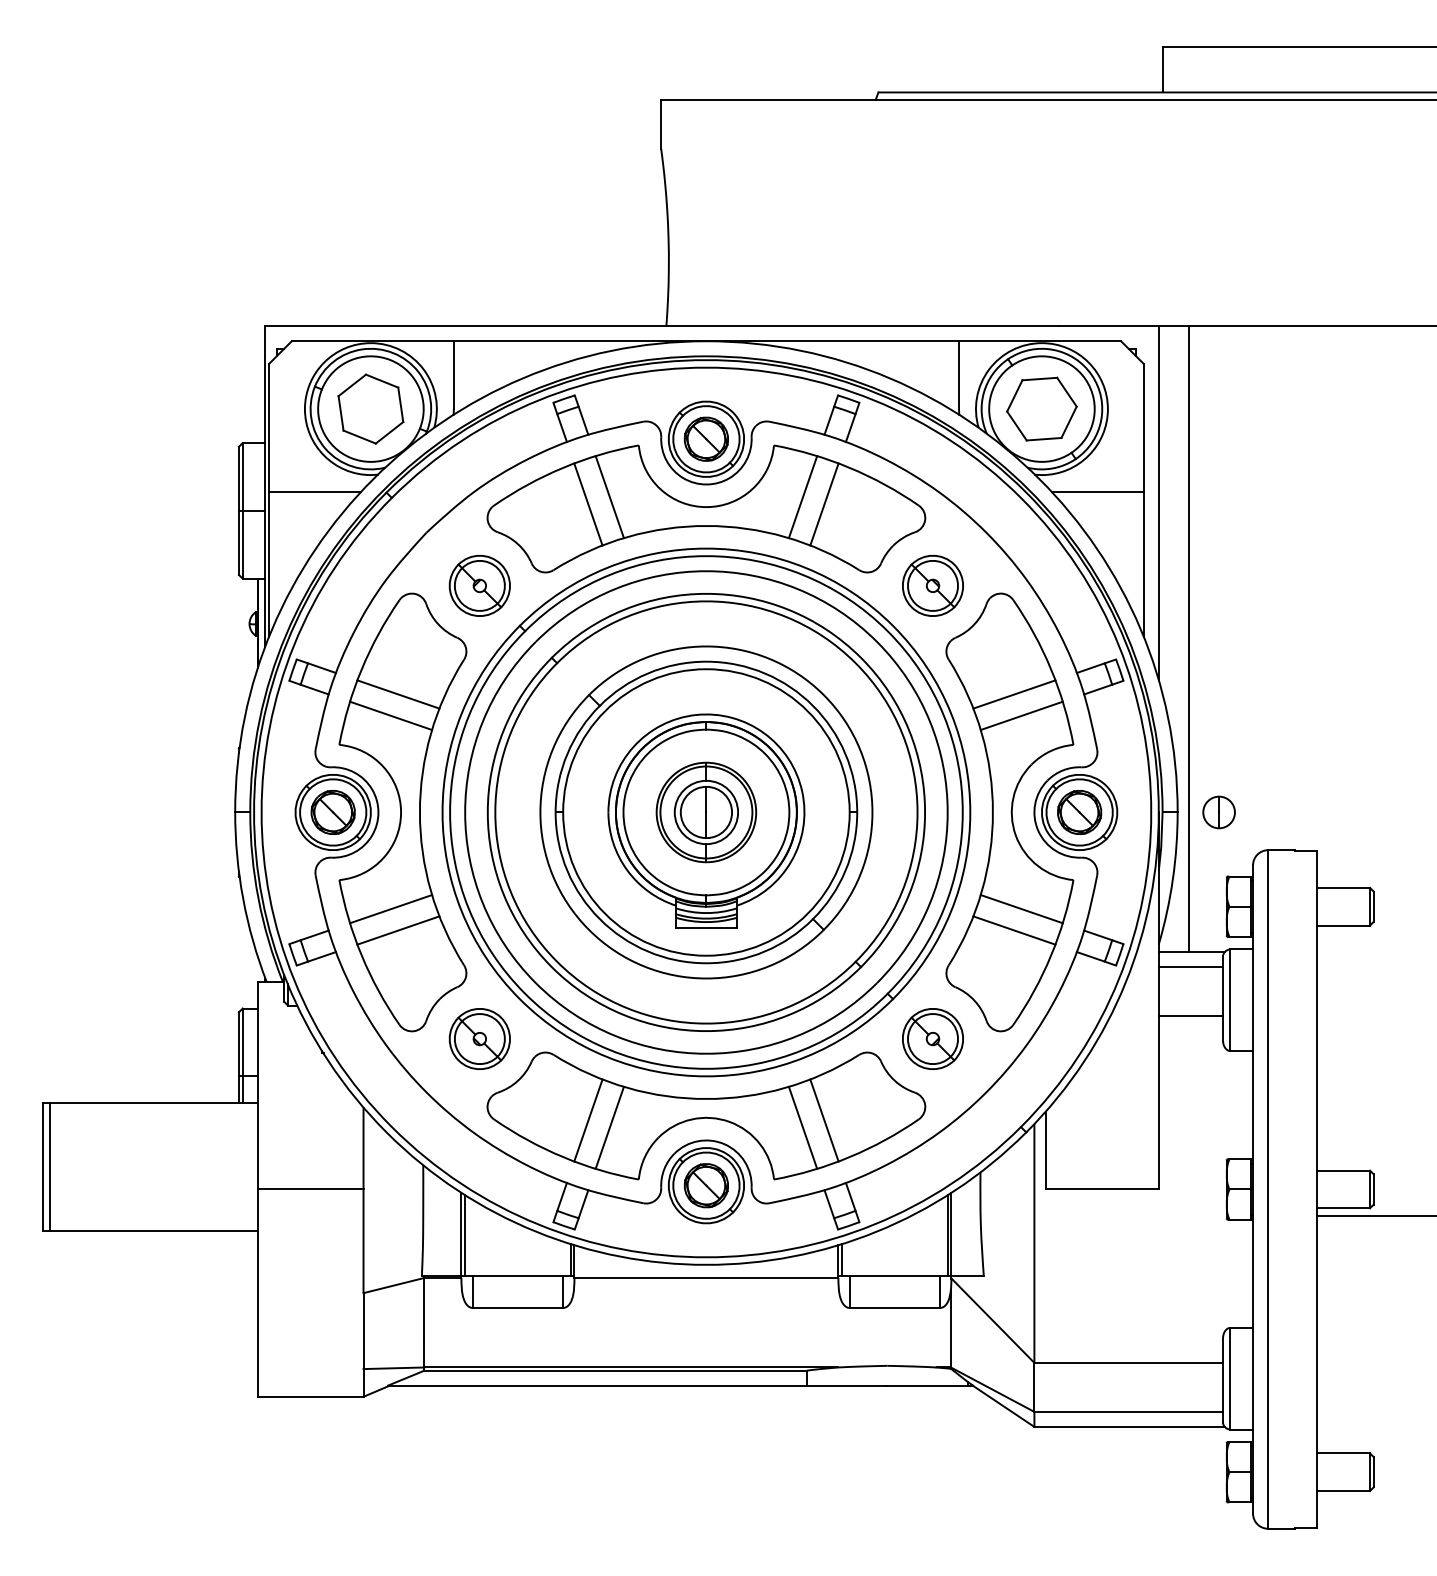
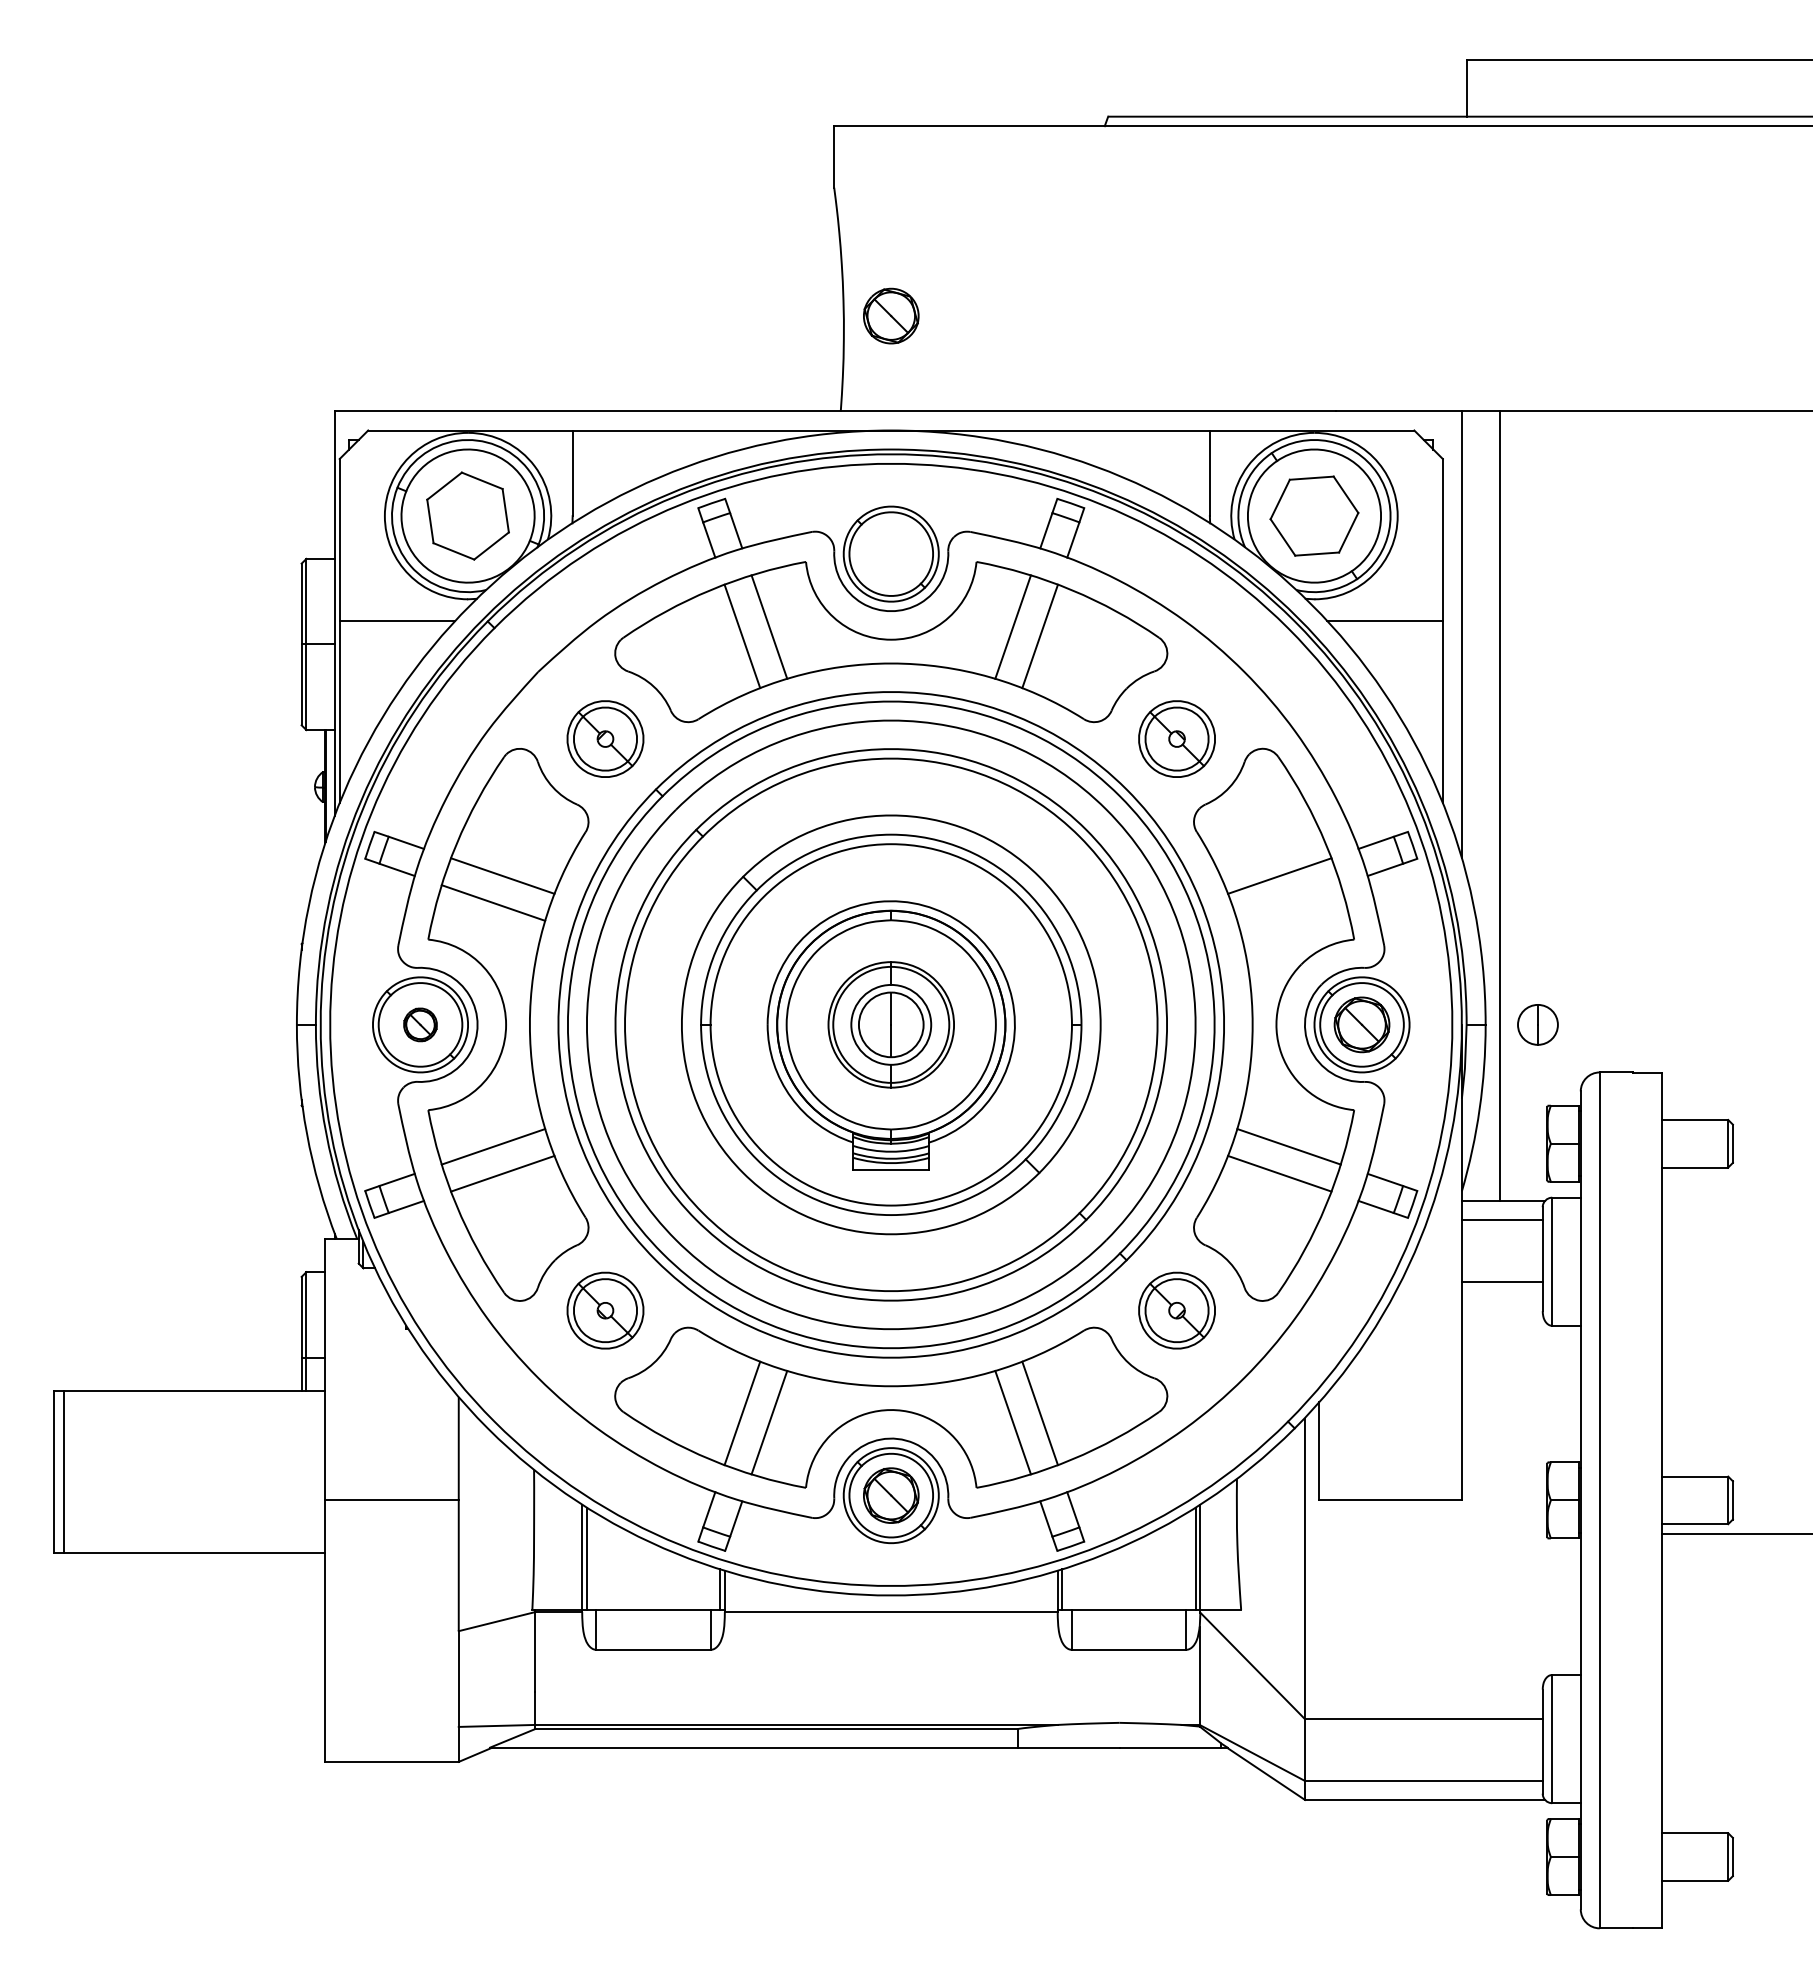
part: (706, 438) -> (891, 315), moved
line: (1021, 715) -> (1288, 902), removed
part: (333, 812) -> (420, 1024), size x0.6

